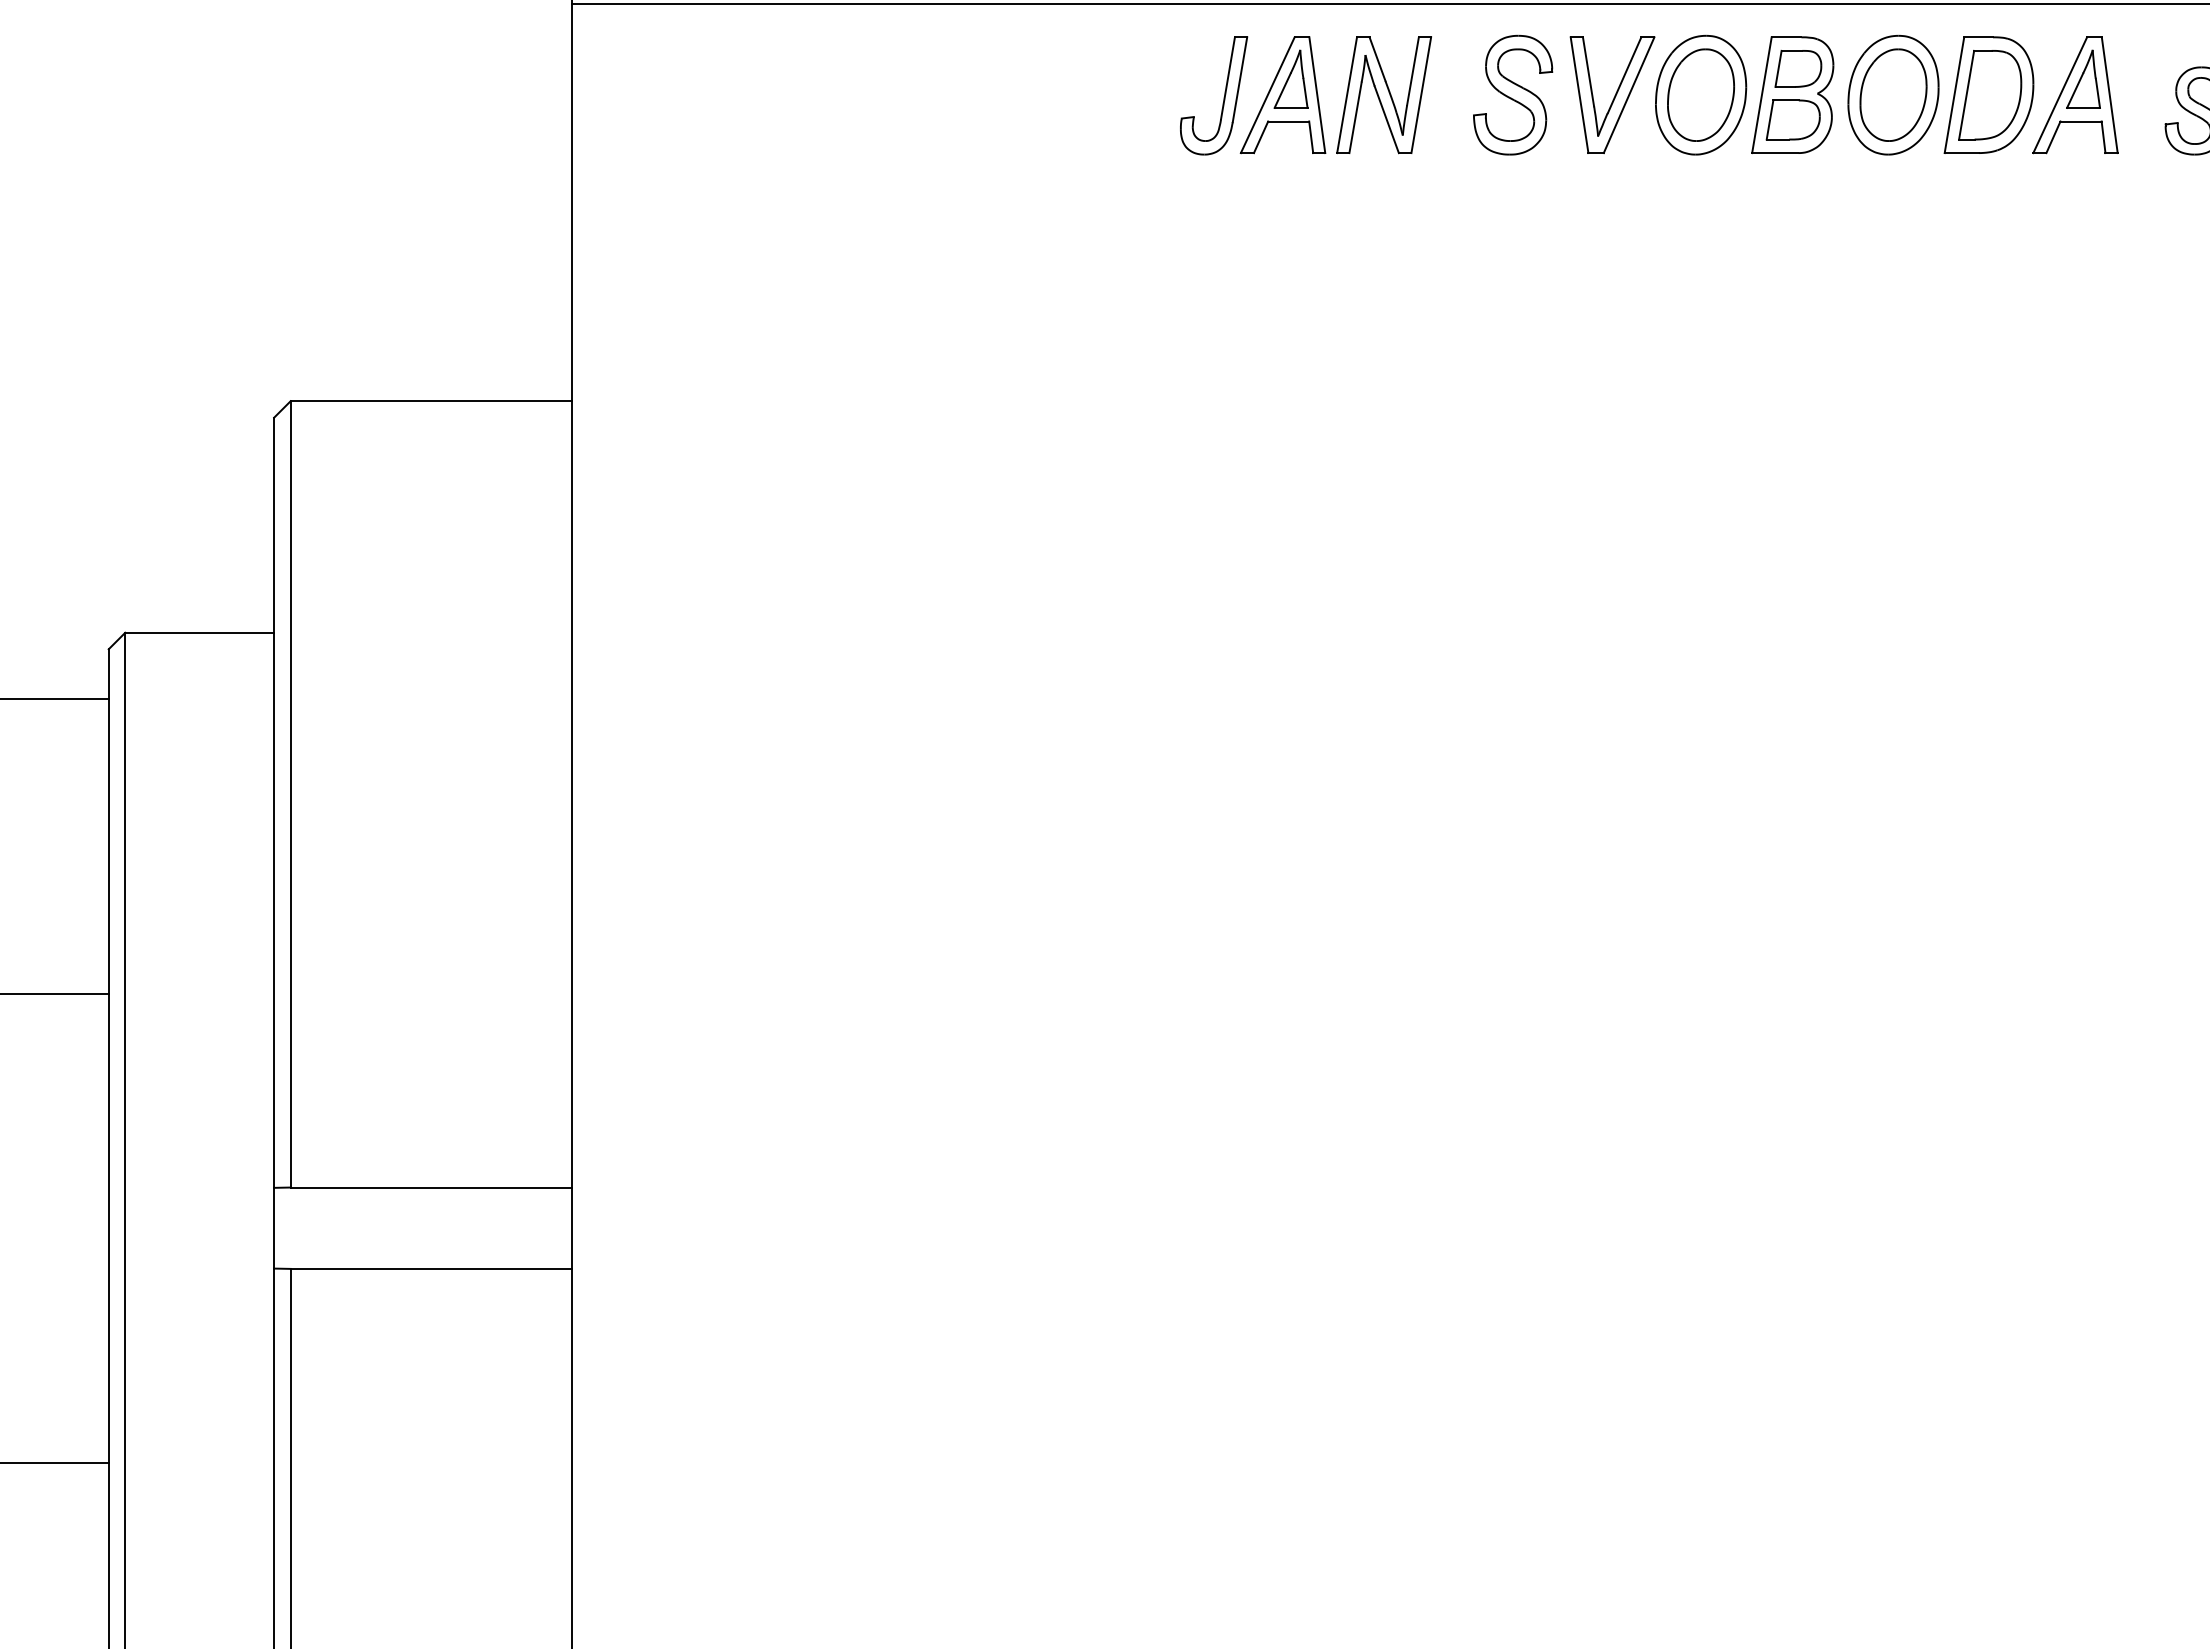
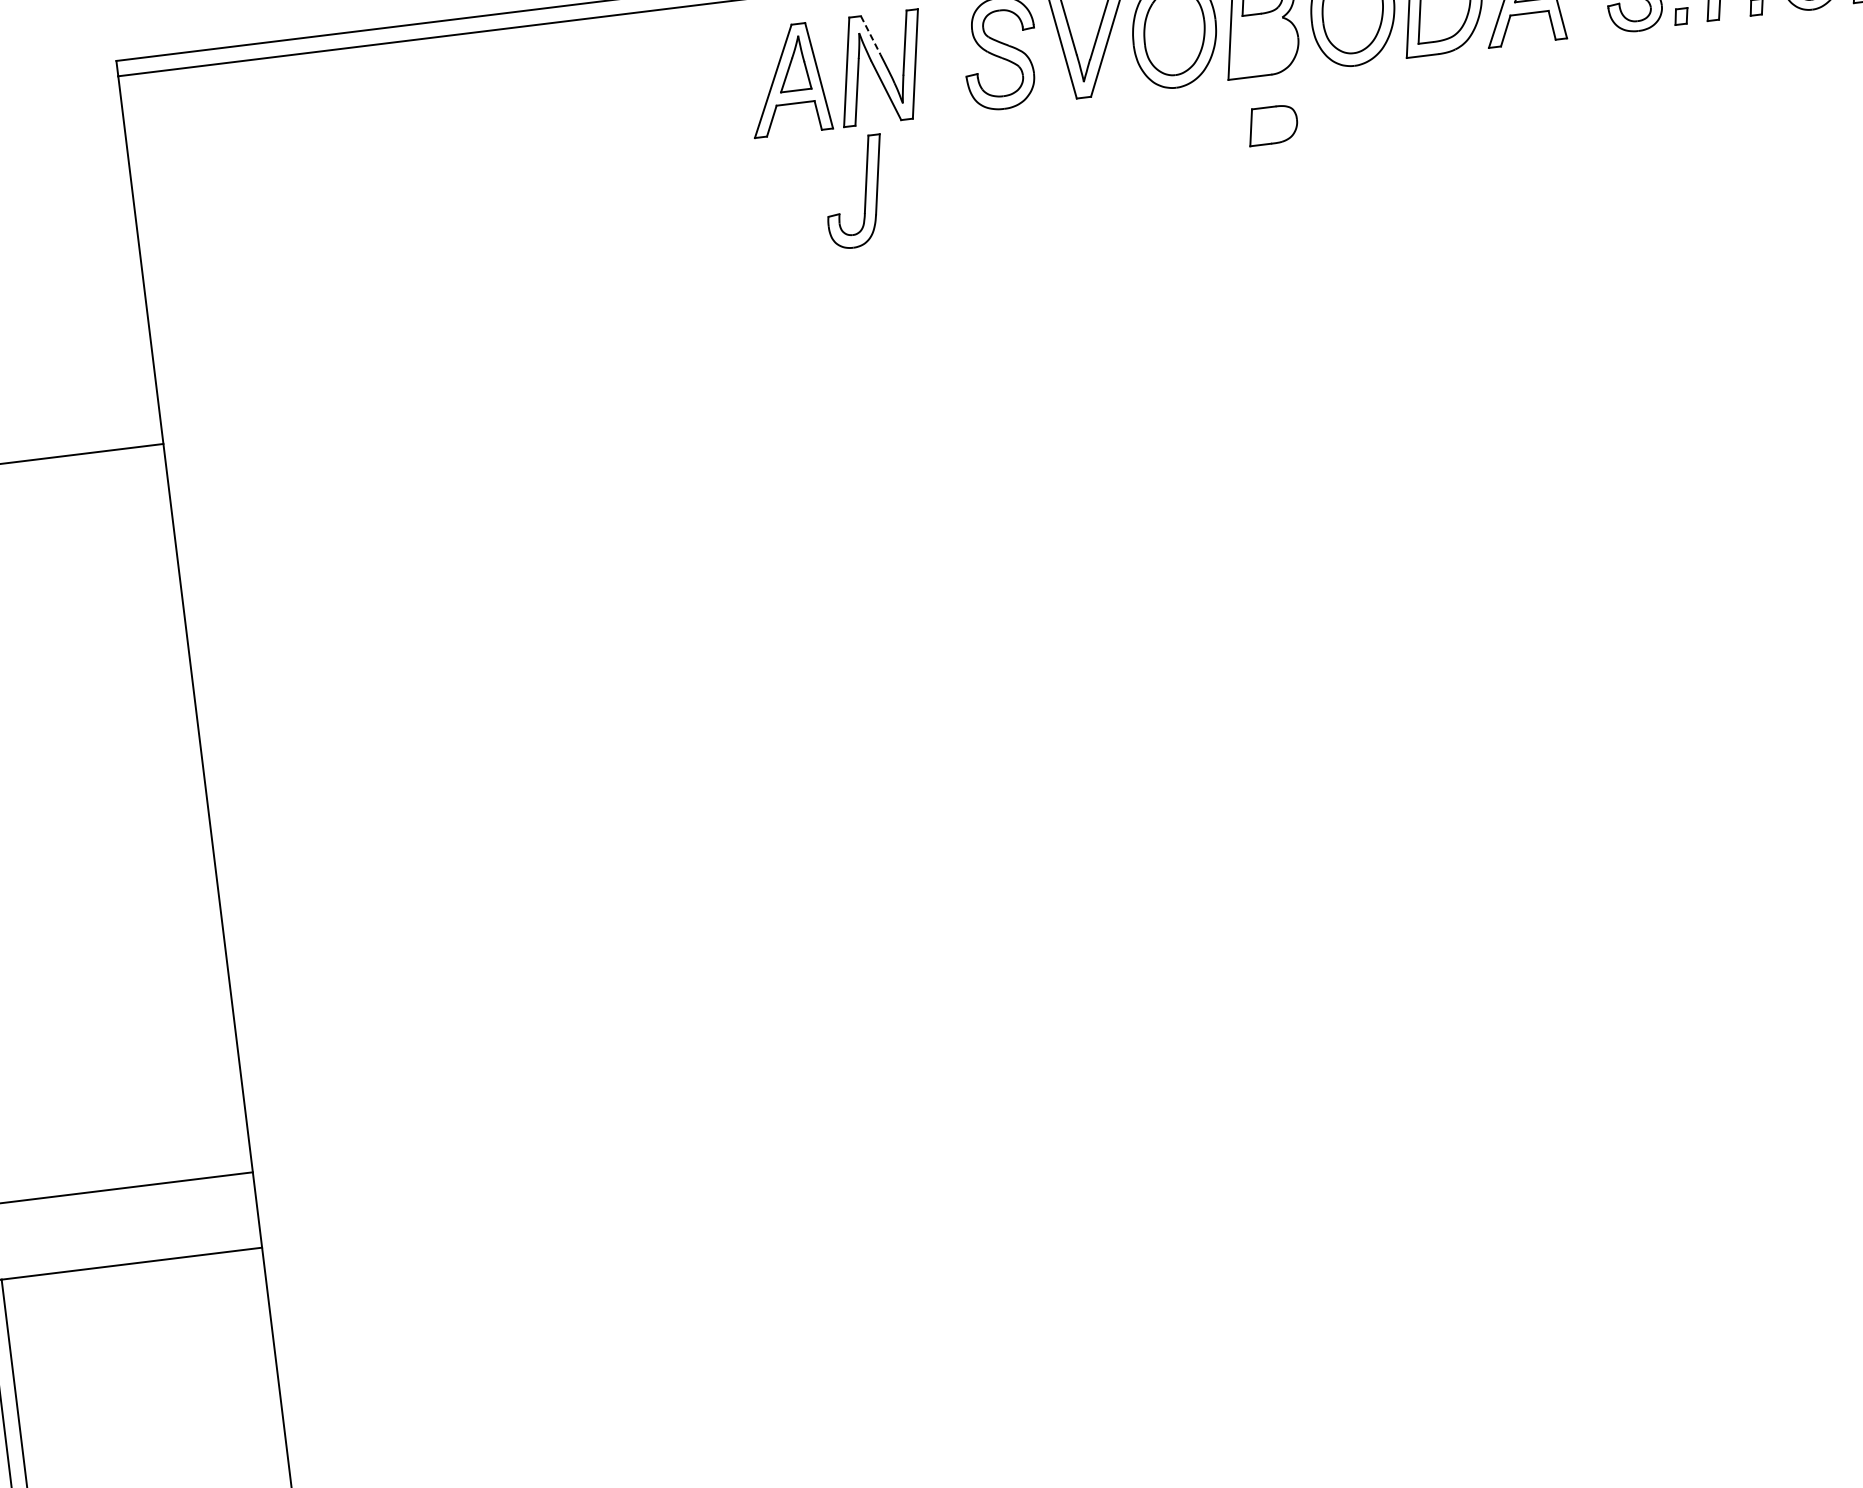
line: (1377, 59) -> (870, 35), solid -> dashed
part: (1223, 97) -> (864, 192), moved
part: (1792, 119) -> (1271, 124), moved

